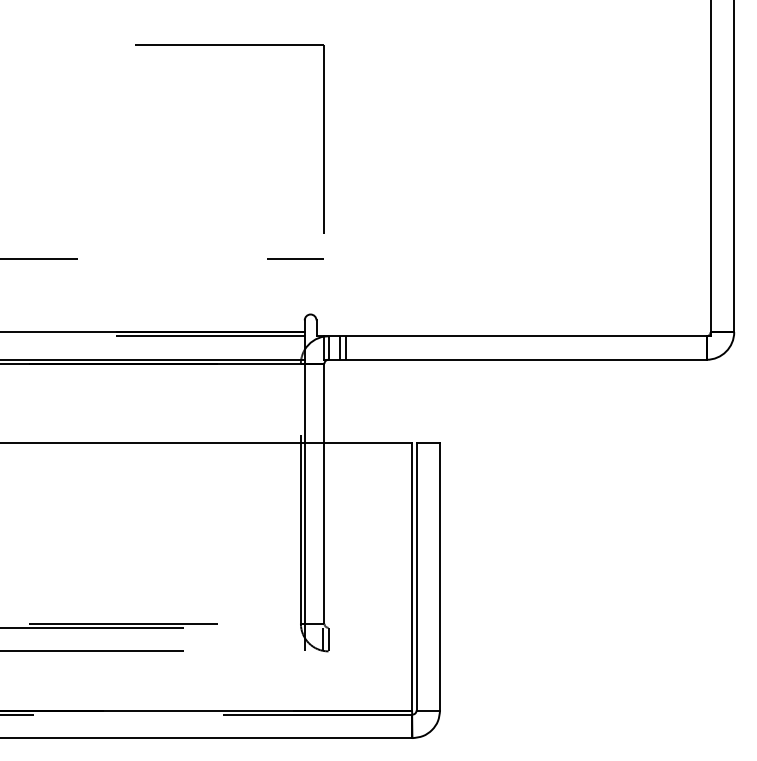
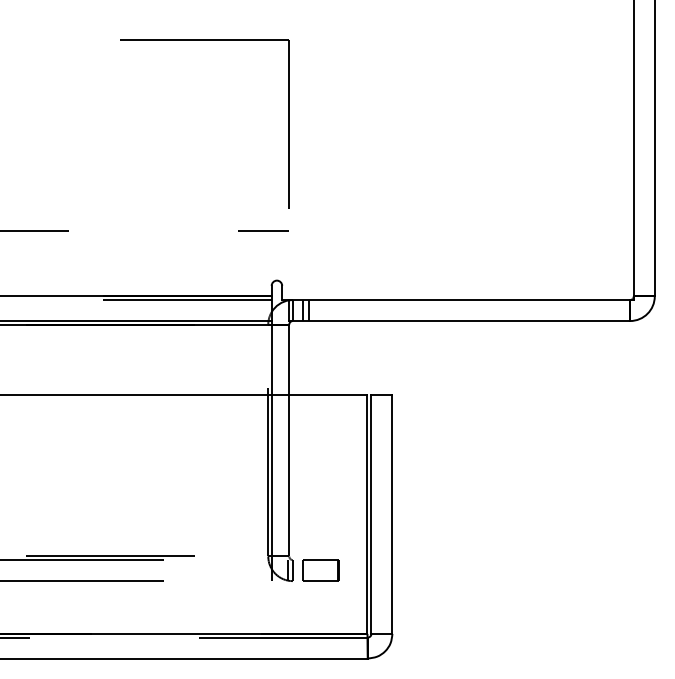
part: (359, 639) -> (320, 570), added

